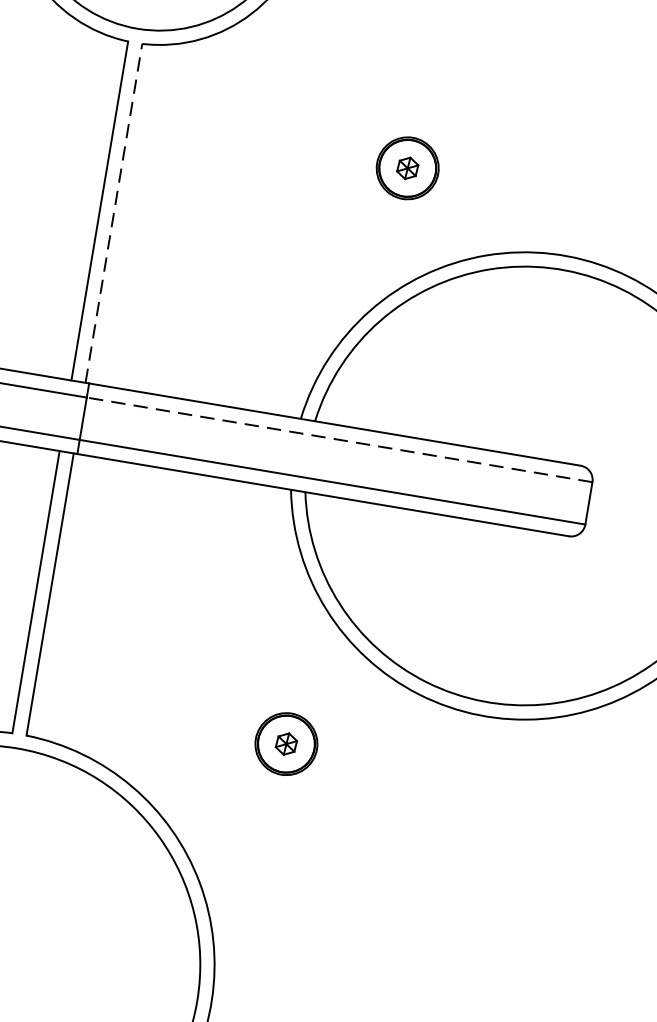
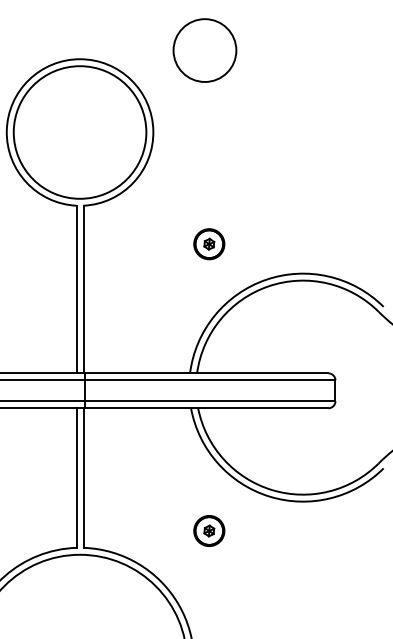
part: (408, 168) -> (209, 244), moved
line: (113, 213) -> (83, 289), dashed -> solid
line: (337, 439) -> (209, 380), dashed -> solid

